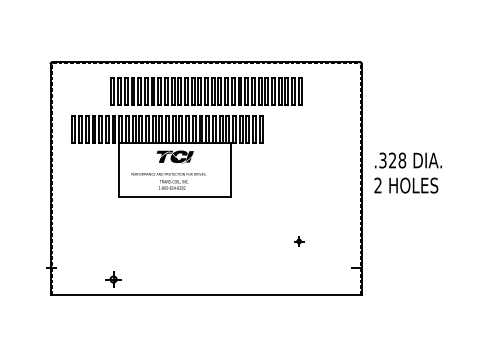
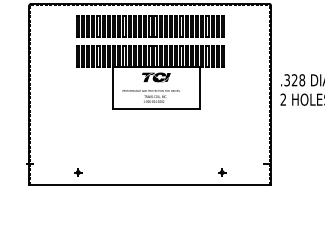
part: (167, 156) -> (150, 77), moved
part: (299, 241) -> (222, 172), moved
part: (113, 279) -> (78, 172), size x0.62

